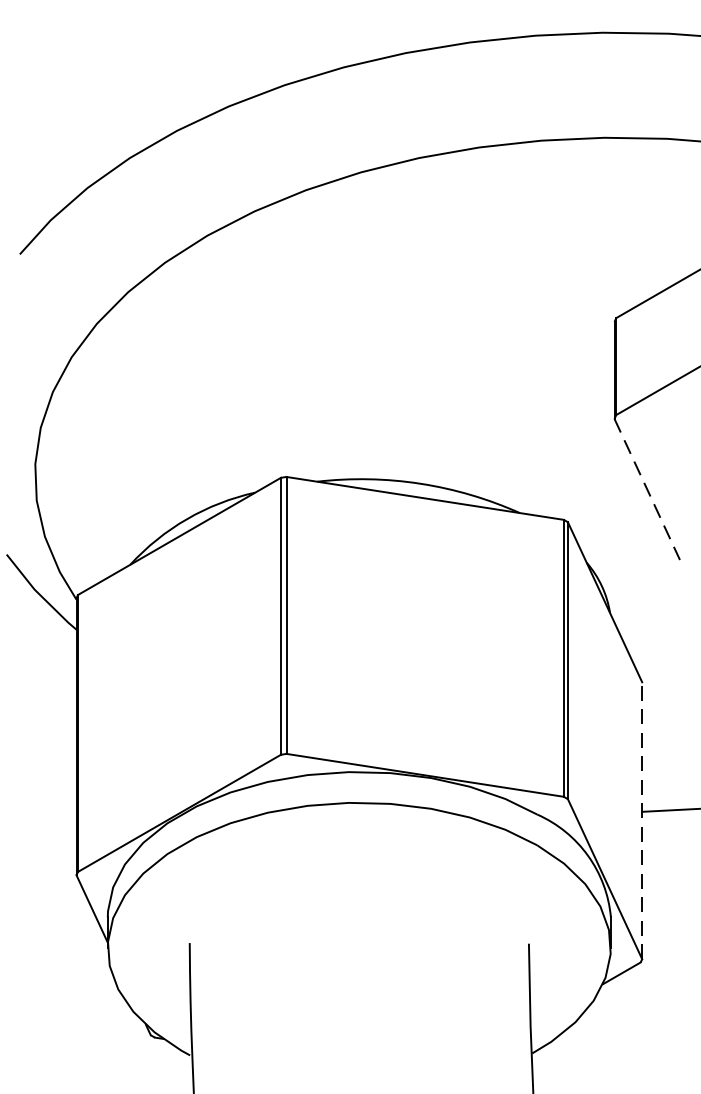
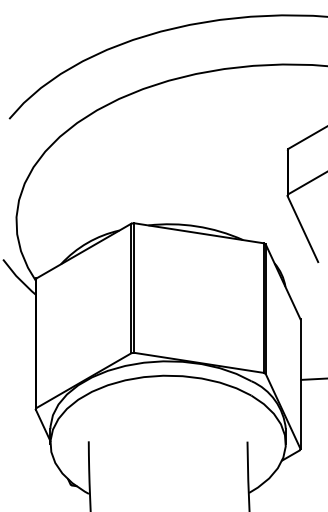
line: (648, 490) -> (303, 229), dashed -> solid
line: (642, 821) -> (300, 384), dashed -> solid

